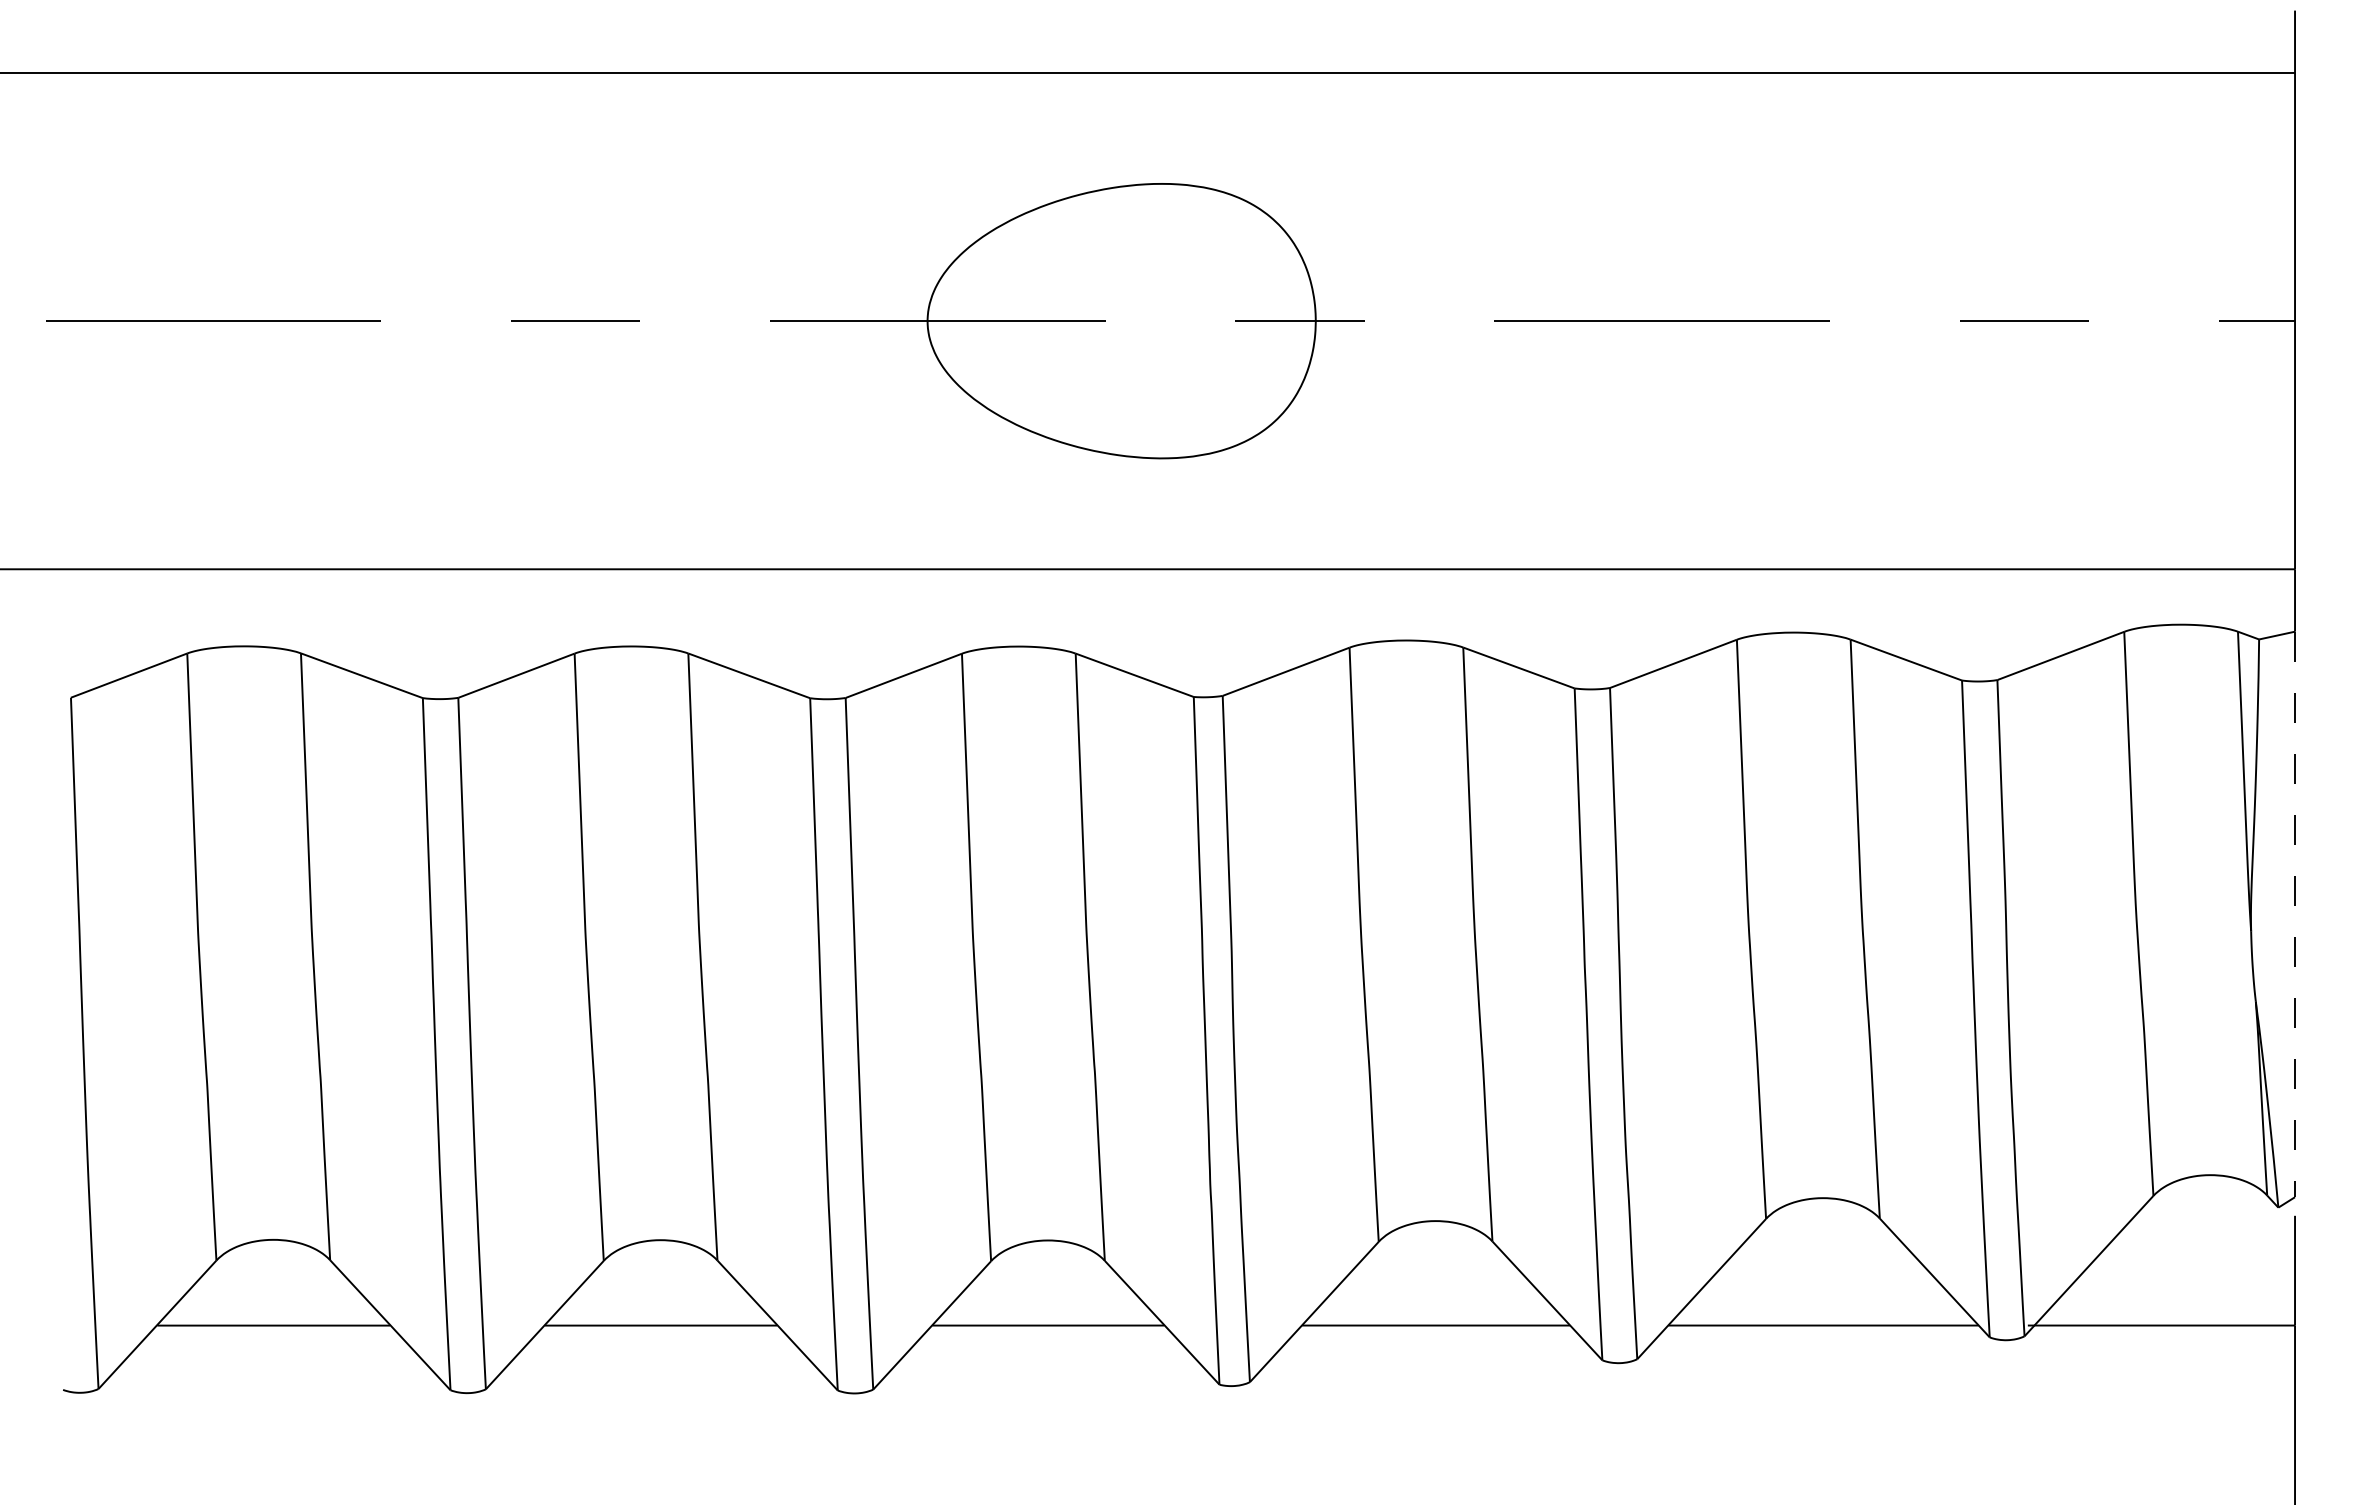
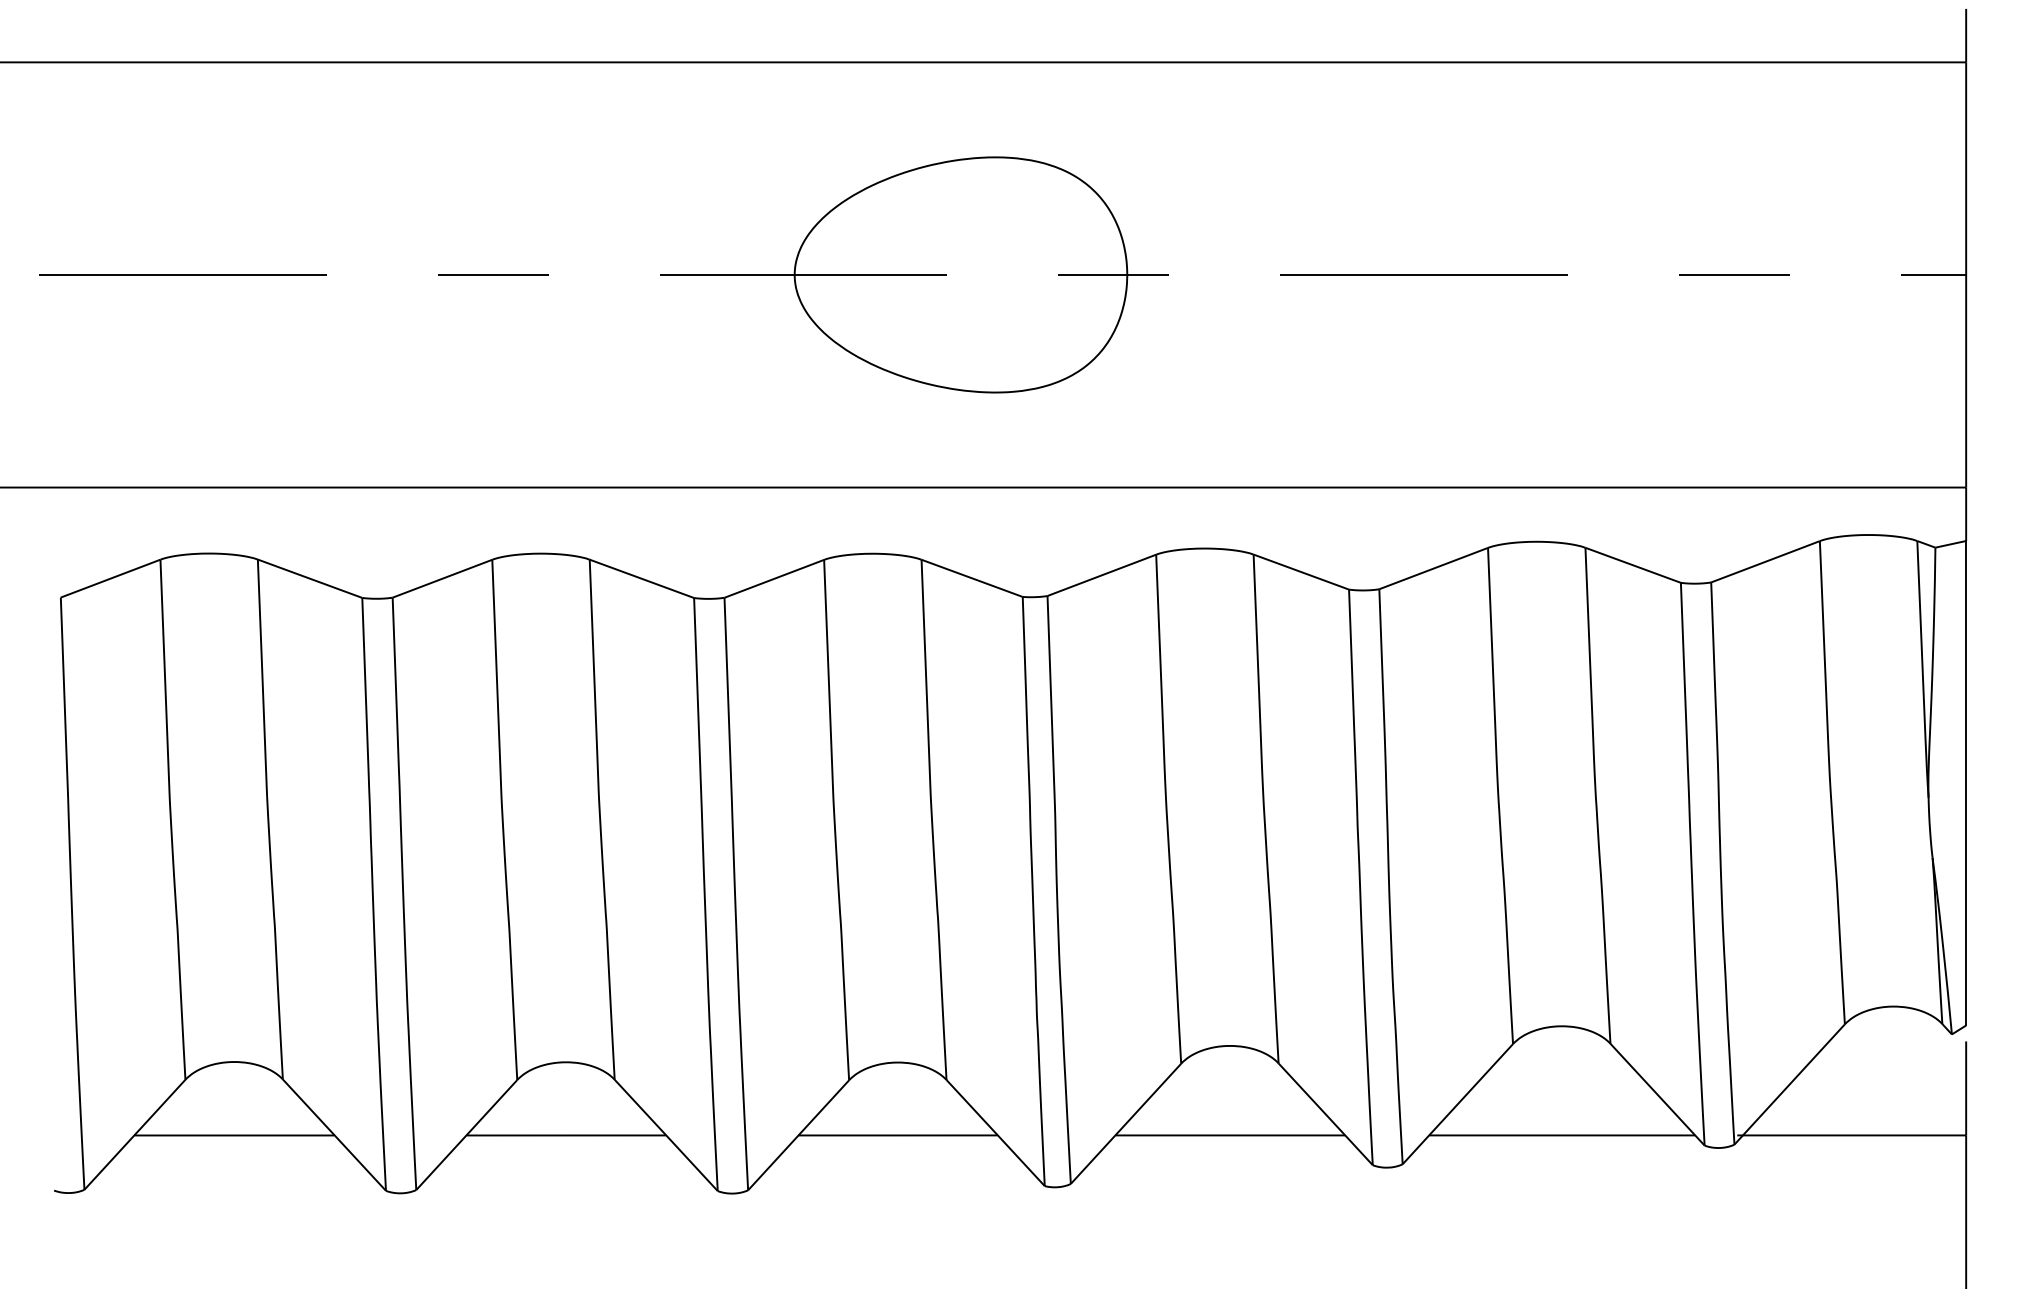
line: (2295, 914) -> (1966, 783), dashed -> solid

